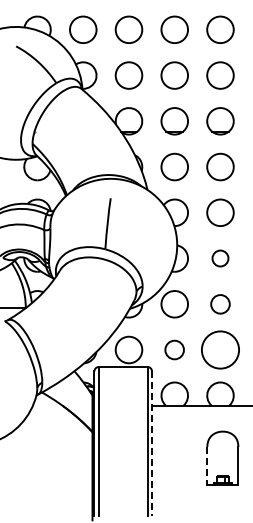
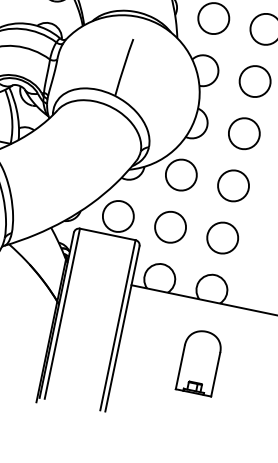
circle: (220, 258) -> (244, 133), size x1.67
circle: (220, 304) -> (233, 186), size x1.43
circle: (174, 349) -> (170, 226), size x1.43
circle: (220, 349) -> (222, 237), size x0.71
line: (152, 444) -> (122, 329), dashed -> solid
line: (207, 466) -> (180, 367), dashed -> solid

